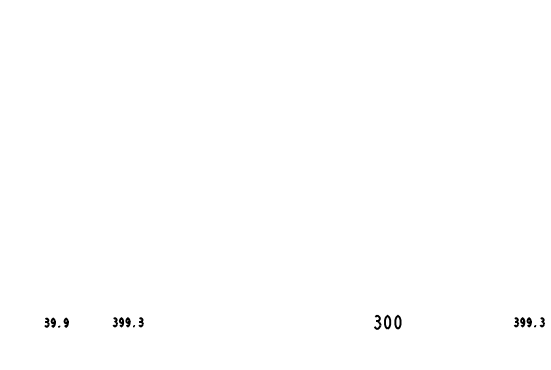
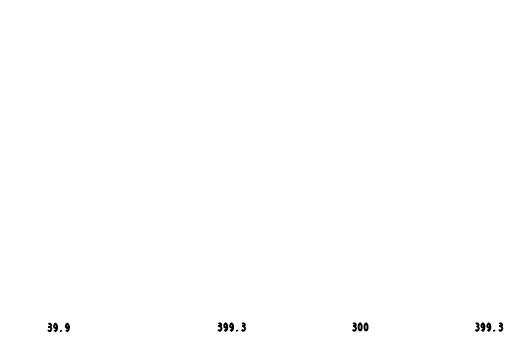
part: (127, 321) -> (231, 326), moved
part: (388, 321) -> (360, 326), size x0.62

